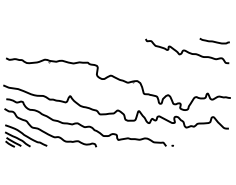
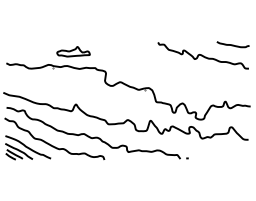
part: (67, 47) -> (73, 51), added

